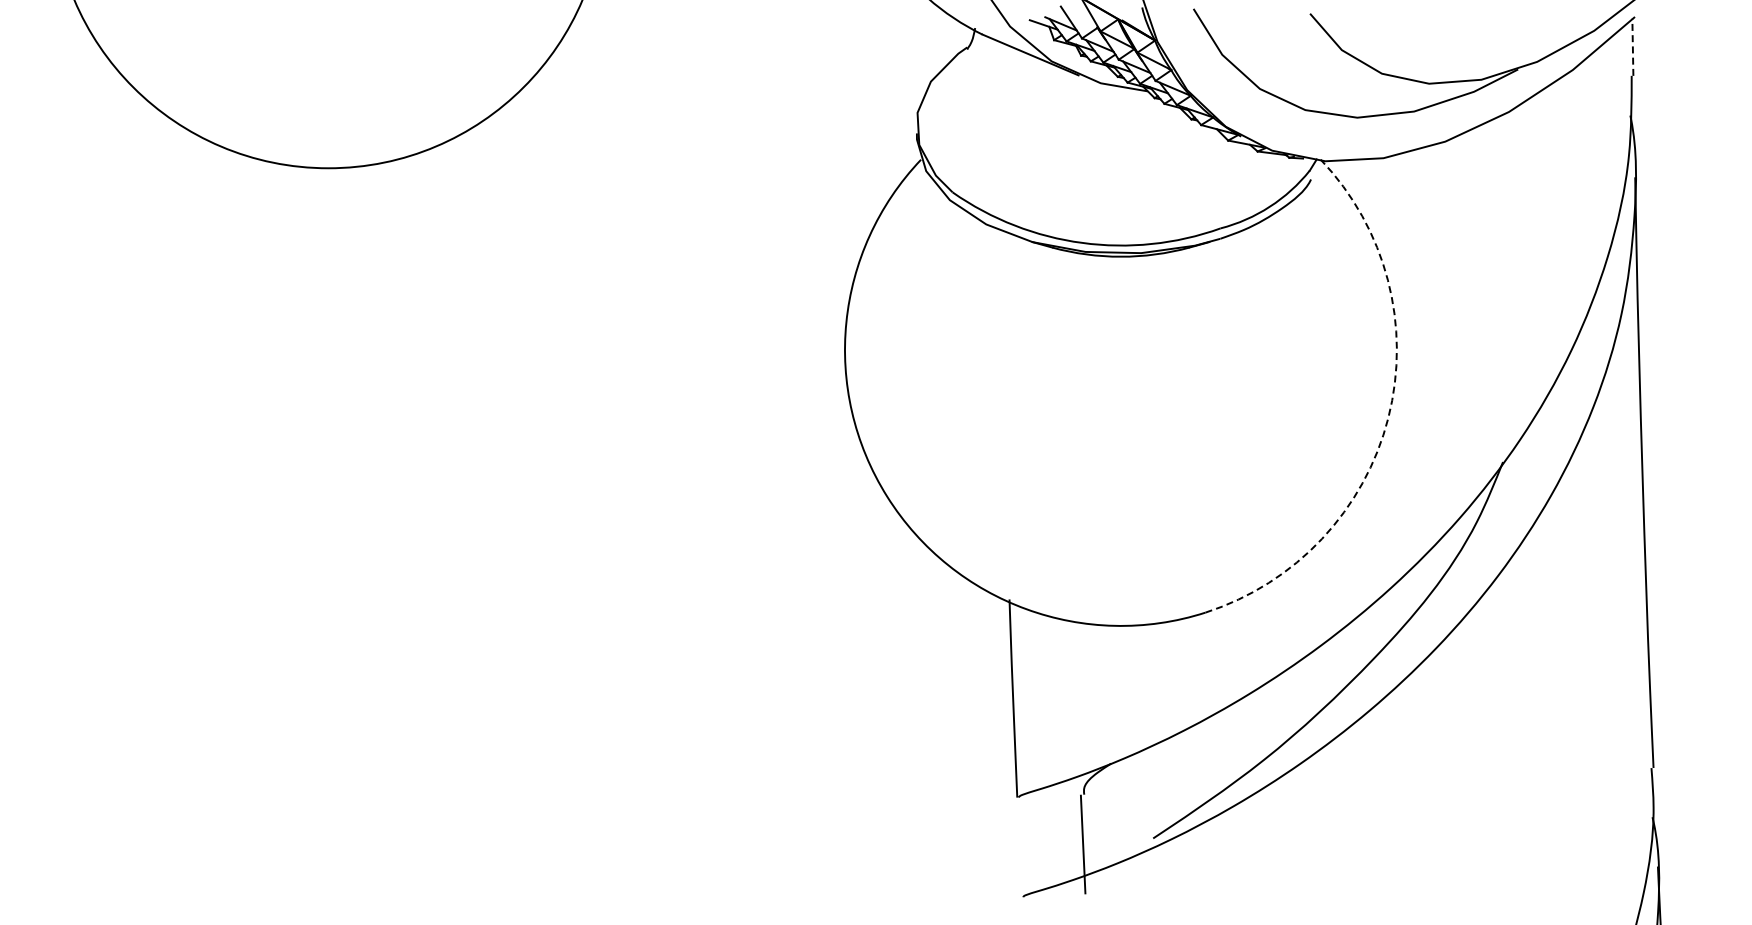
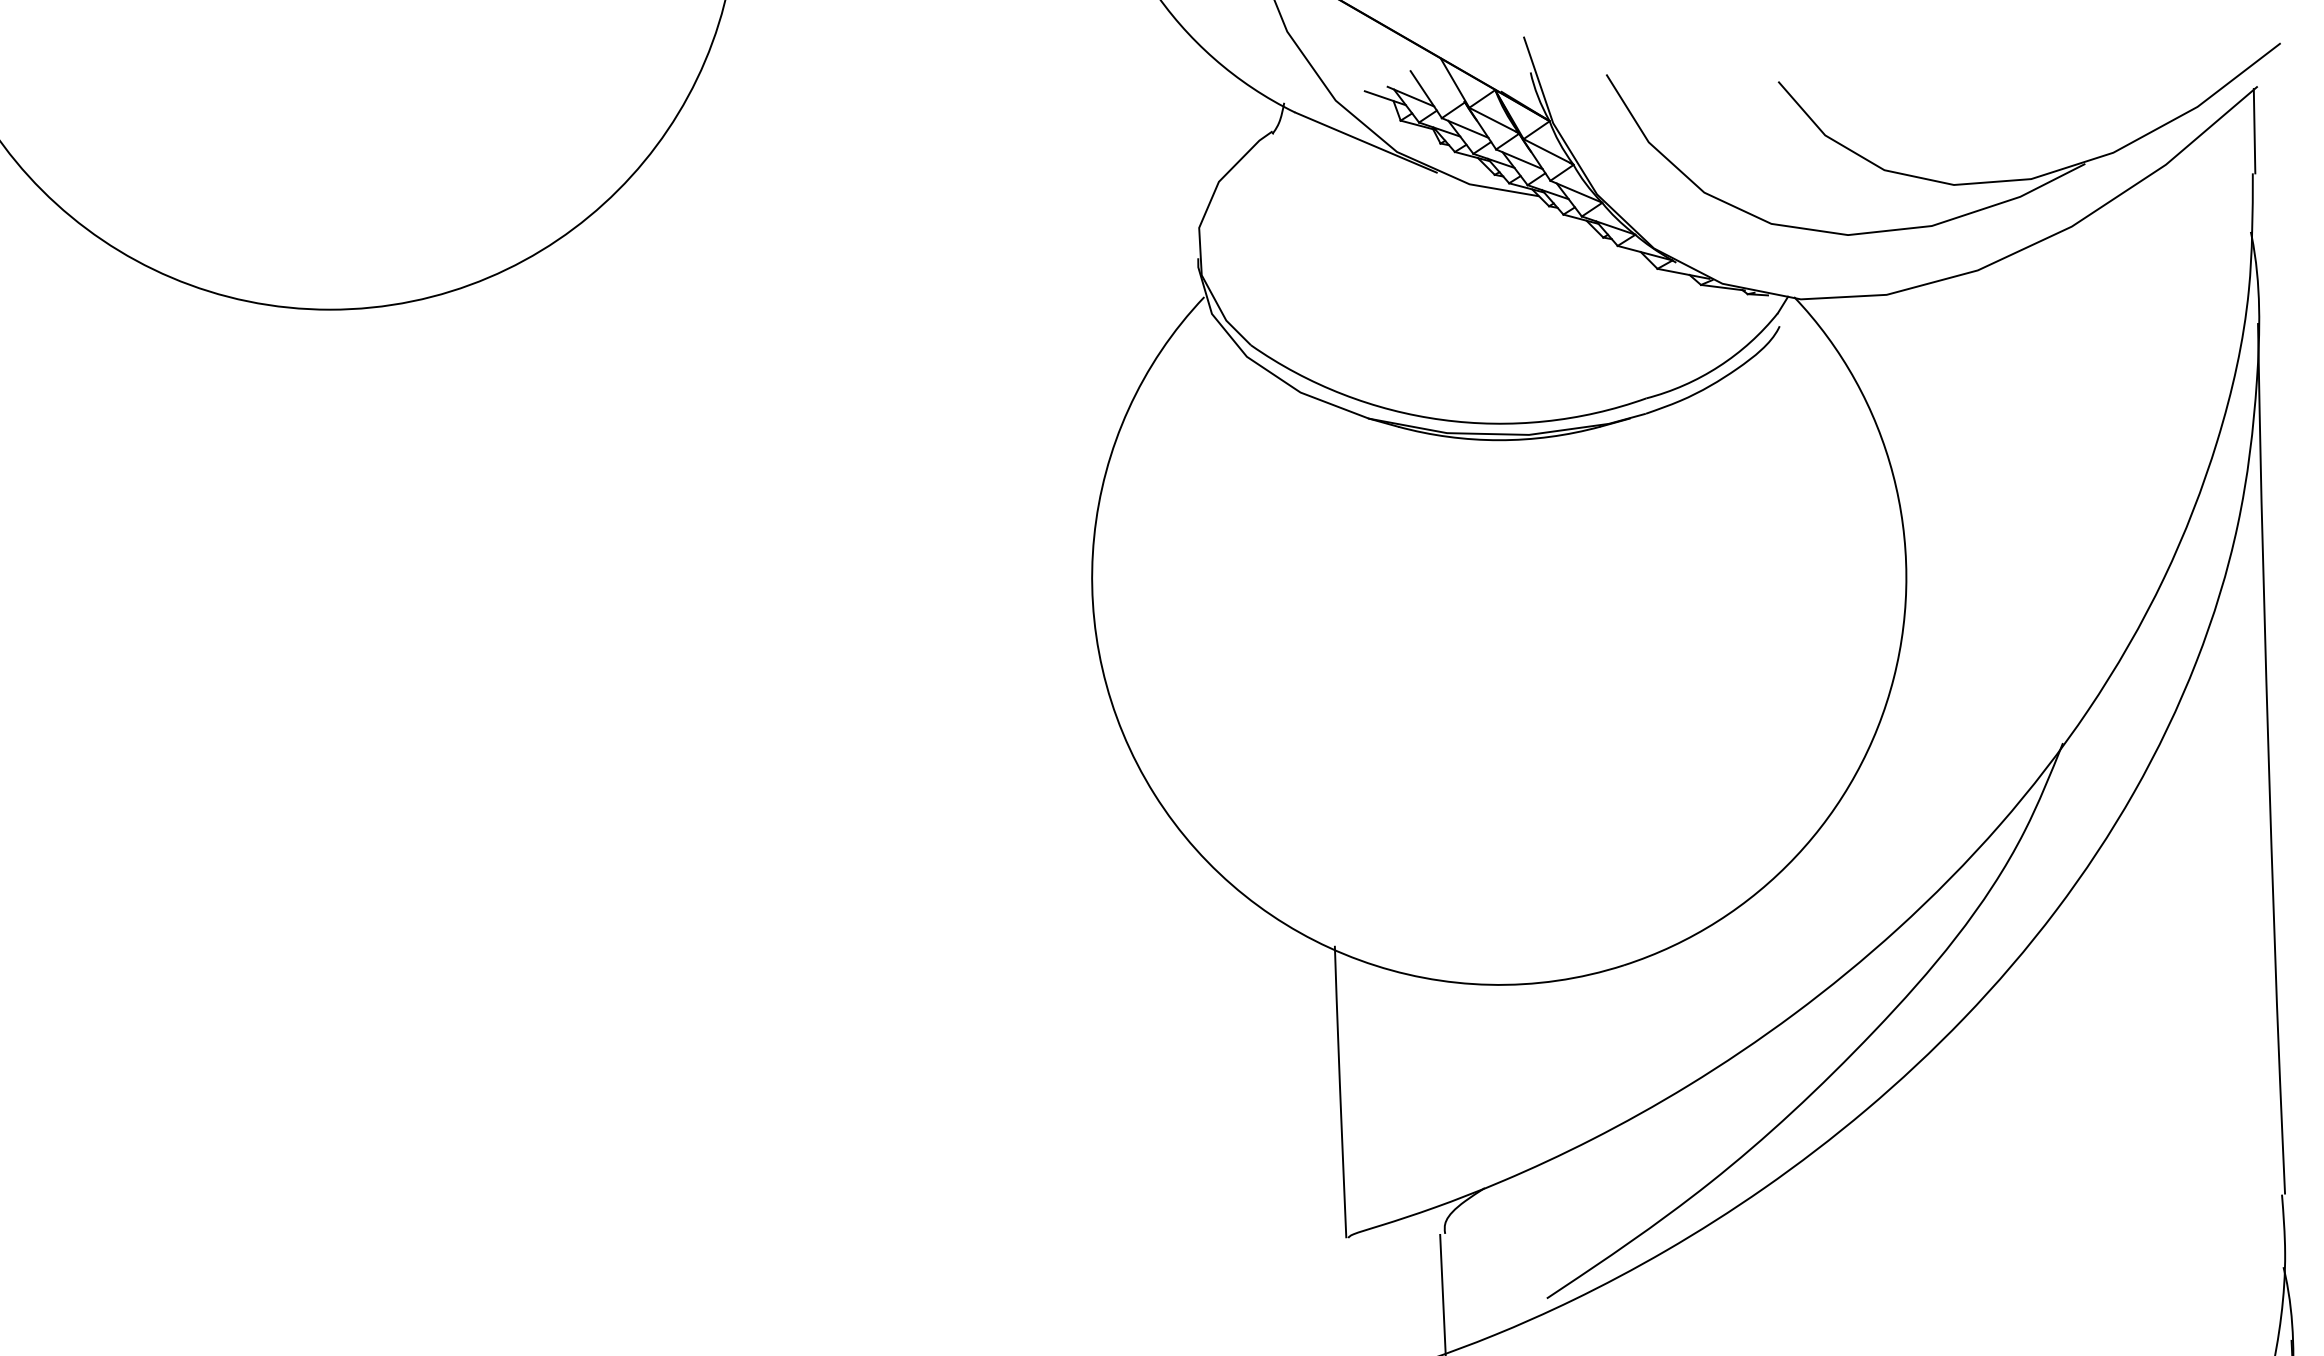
line: (1632, 47) -> (2254, 131), dashed -> solid
arc: (1388, 418) -> (1894, 678), dashed -> solid

